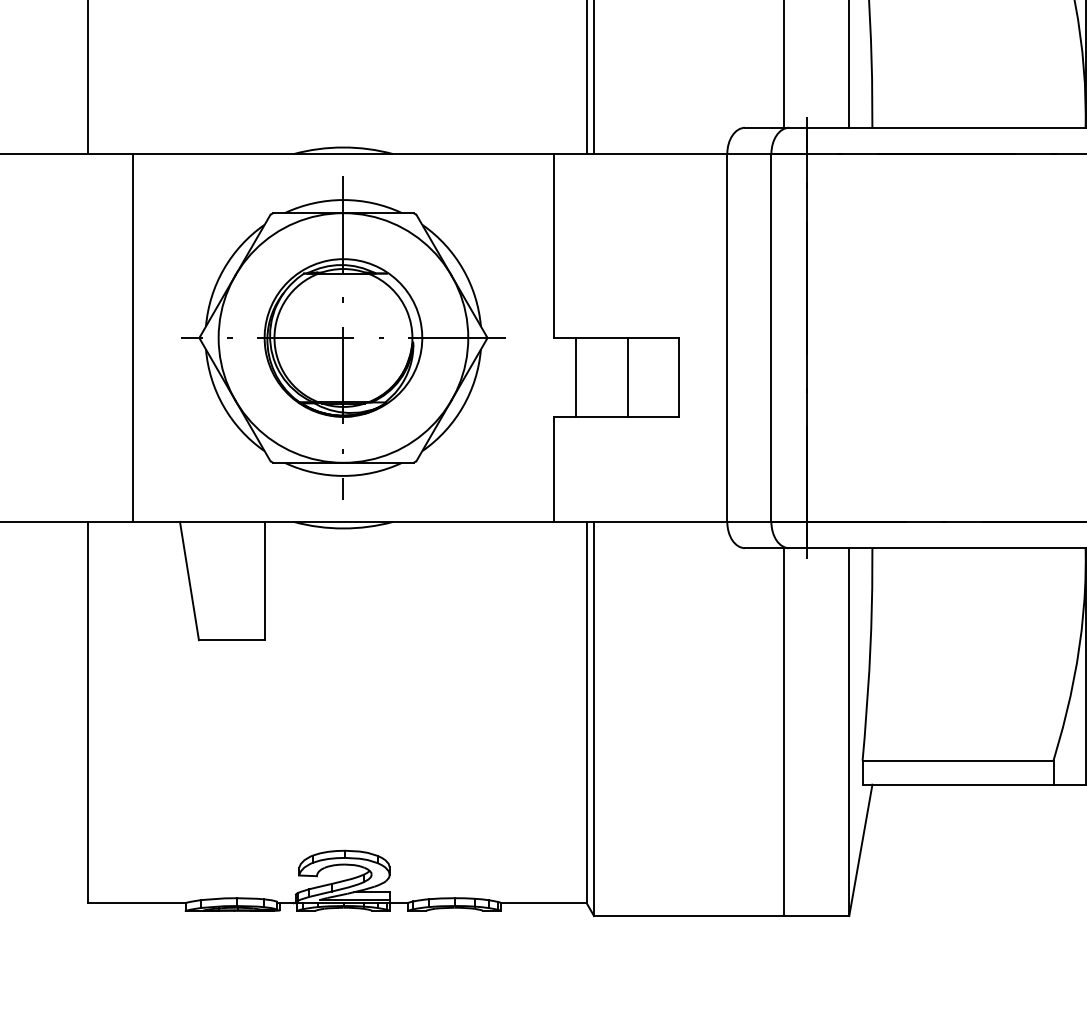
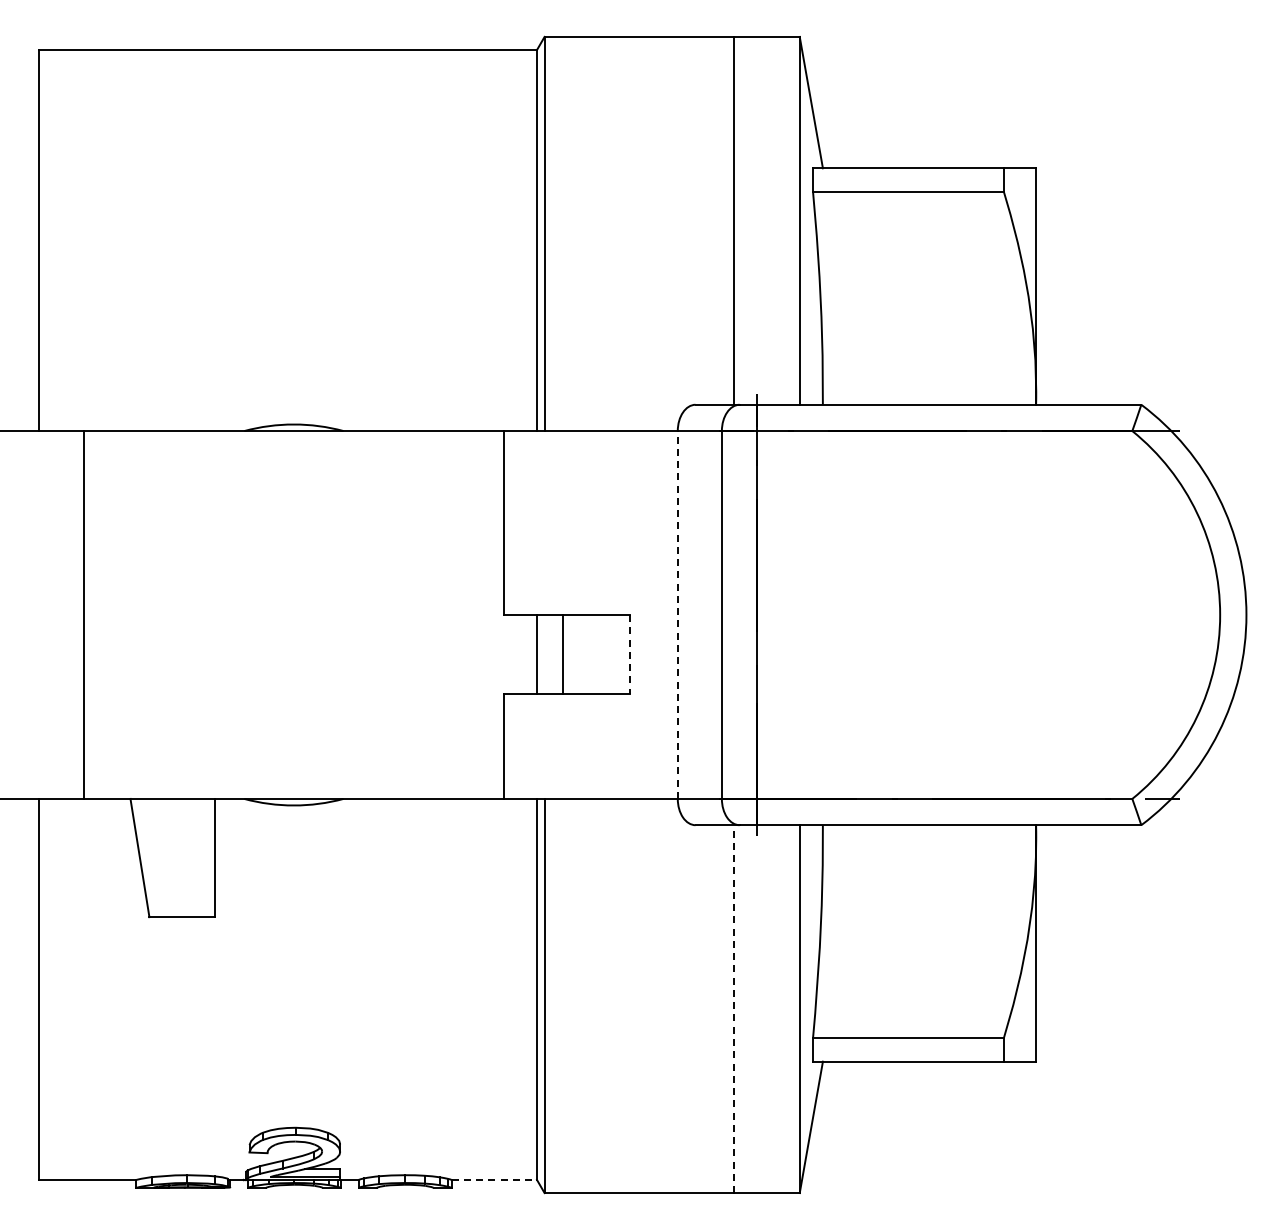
part: (343, 337) -> (293, 614), removed
line: (727, 338) -> (677, 615), solid -> dashed
line: (576, 377) -> (563, 654), moved
line: (628, 377) -> (536, 654), moved
line: (679, 377) -> (629, 654), solid -> dashed
line: (784, 732) -> (734, 1009), solid -> dashed
line: (544, 902) -> (494, 1179), solid -> dashed

